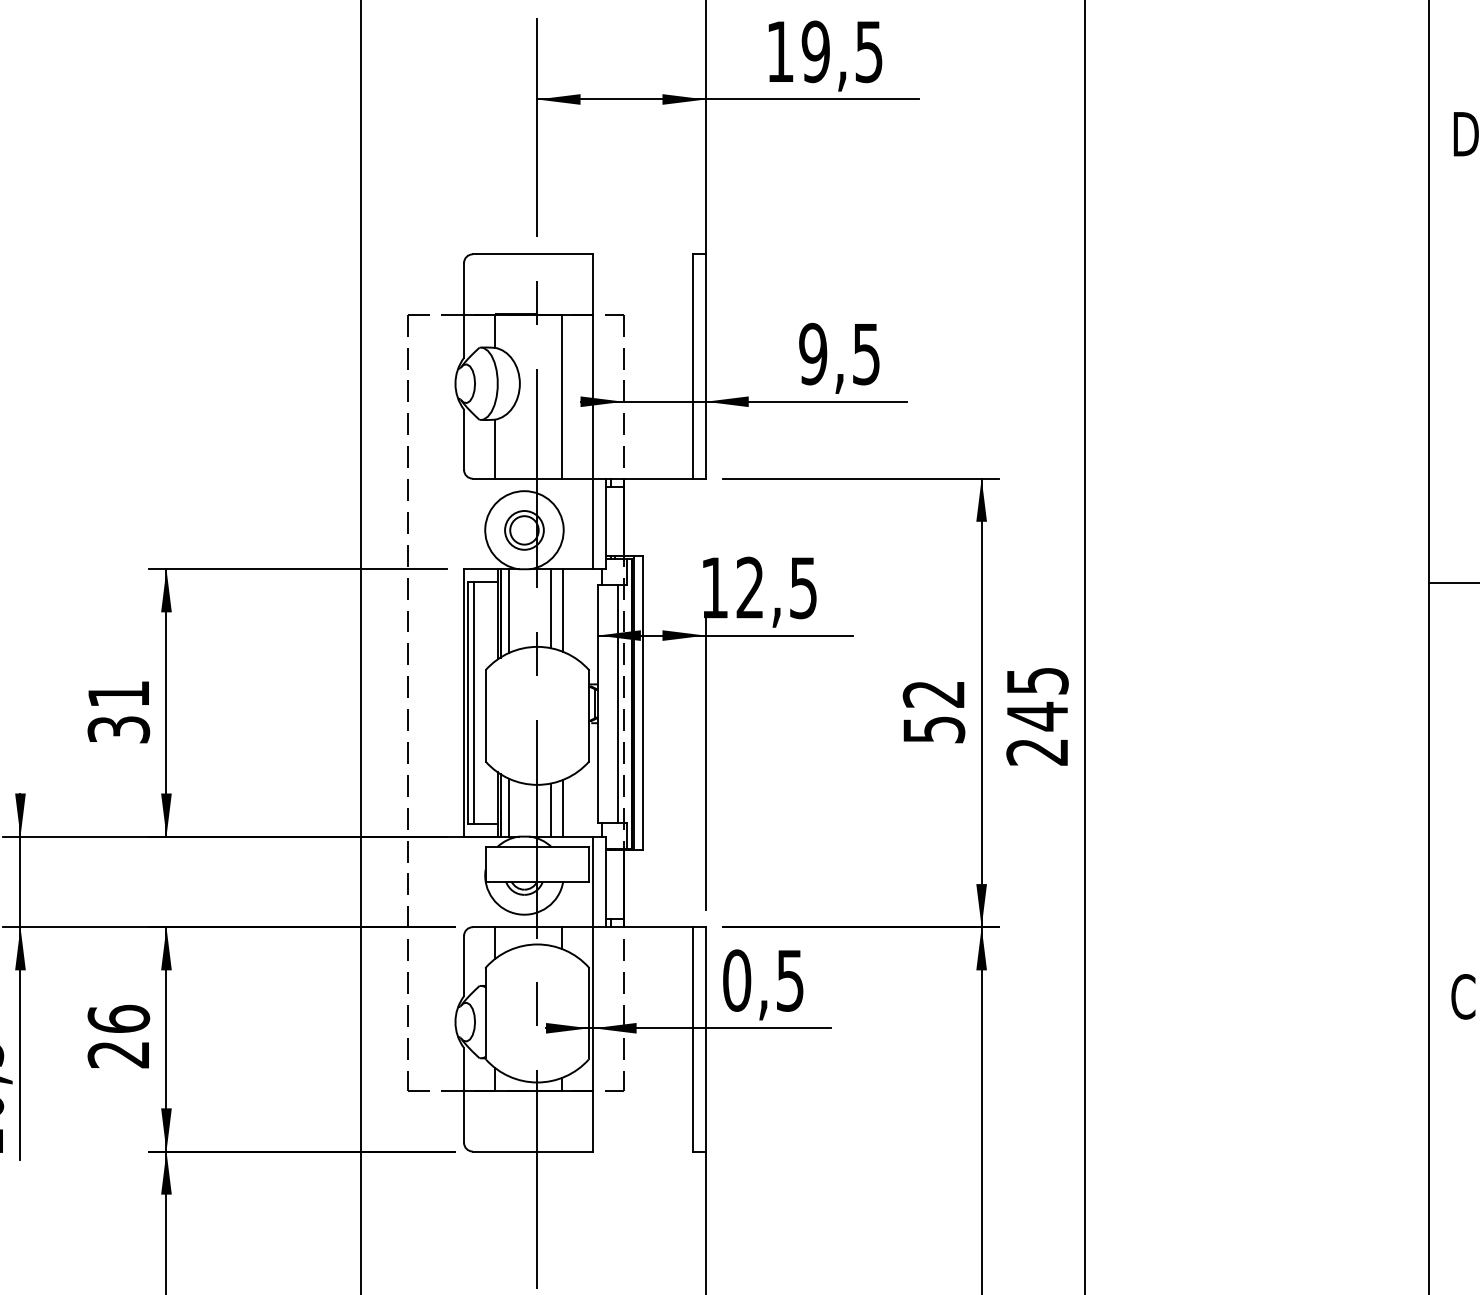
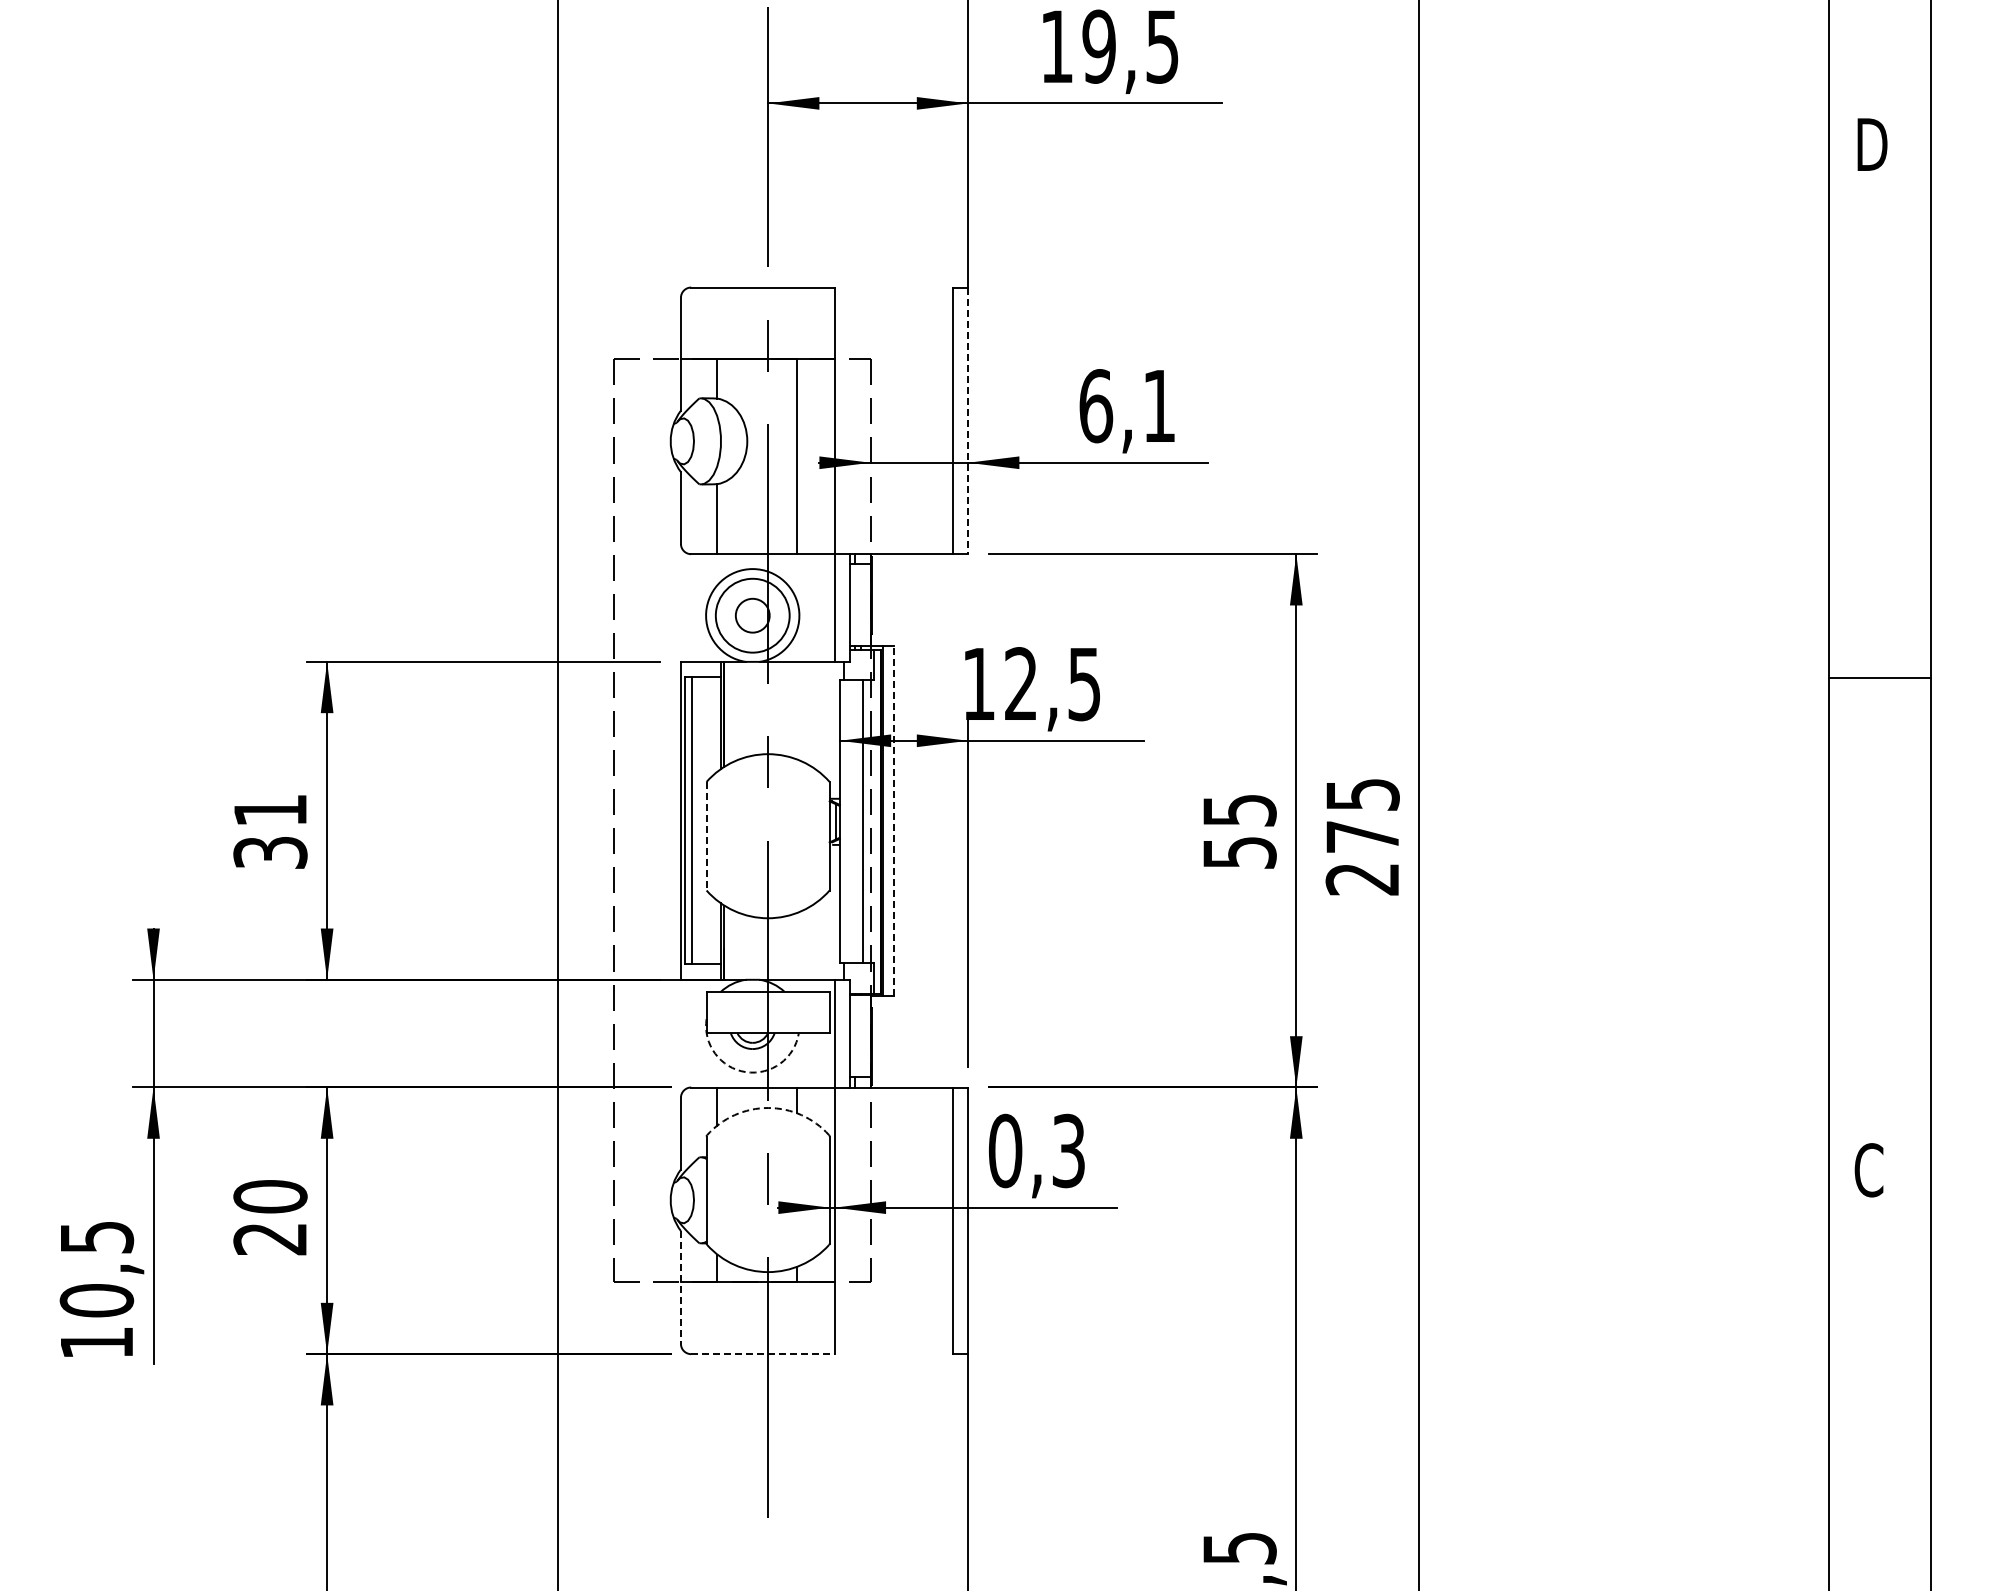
text: (838, 354) -> (1126, 406), 9,5 -> 6,1
line: (705, 367) -> (968, 421), solid -> dashed
circle: (524, 530) -> (752, 615), size x1.6
line: (551, 608) -> (784, 708), removed
line: (509, 610) -> (734, 711), removed
line: (563, 610) -> (799, 710), removed
text: (933, 694) -> (1239, 810), 52 -> 55
line: (643, 702) -> (894, 820), solid -> dashed
line: (485, 716) -> (706, 836), solid -> dashed
text: (1037, 716) -> (1362, 836), 245 -> 275
line: (509, 807) -> (734, 945), removed
line: (563, 807) -> (799, 945), removed
line: (551, 809) -> (784, 947), removed
arc: (518, 914) -> (745, 1072), solid -> dashed
arc: (537, 944) -> (768, 1108), solid -> dashed
text: (790, 980) -> (1068, 1150), 0,5 -> 0,3
text: (118, 1018) -> (270, 1196), 26 -> 20
line: (463, 1095) -> (680, 1287), solid -> dashed
line: (533, 1151) -> (763, 1354), solid -> dashed

